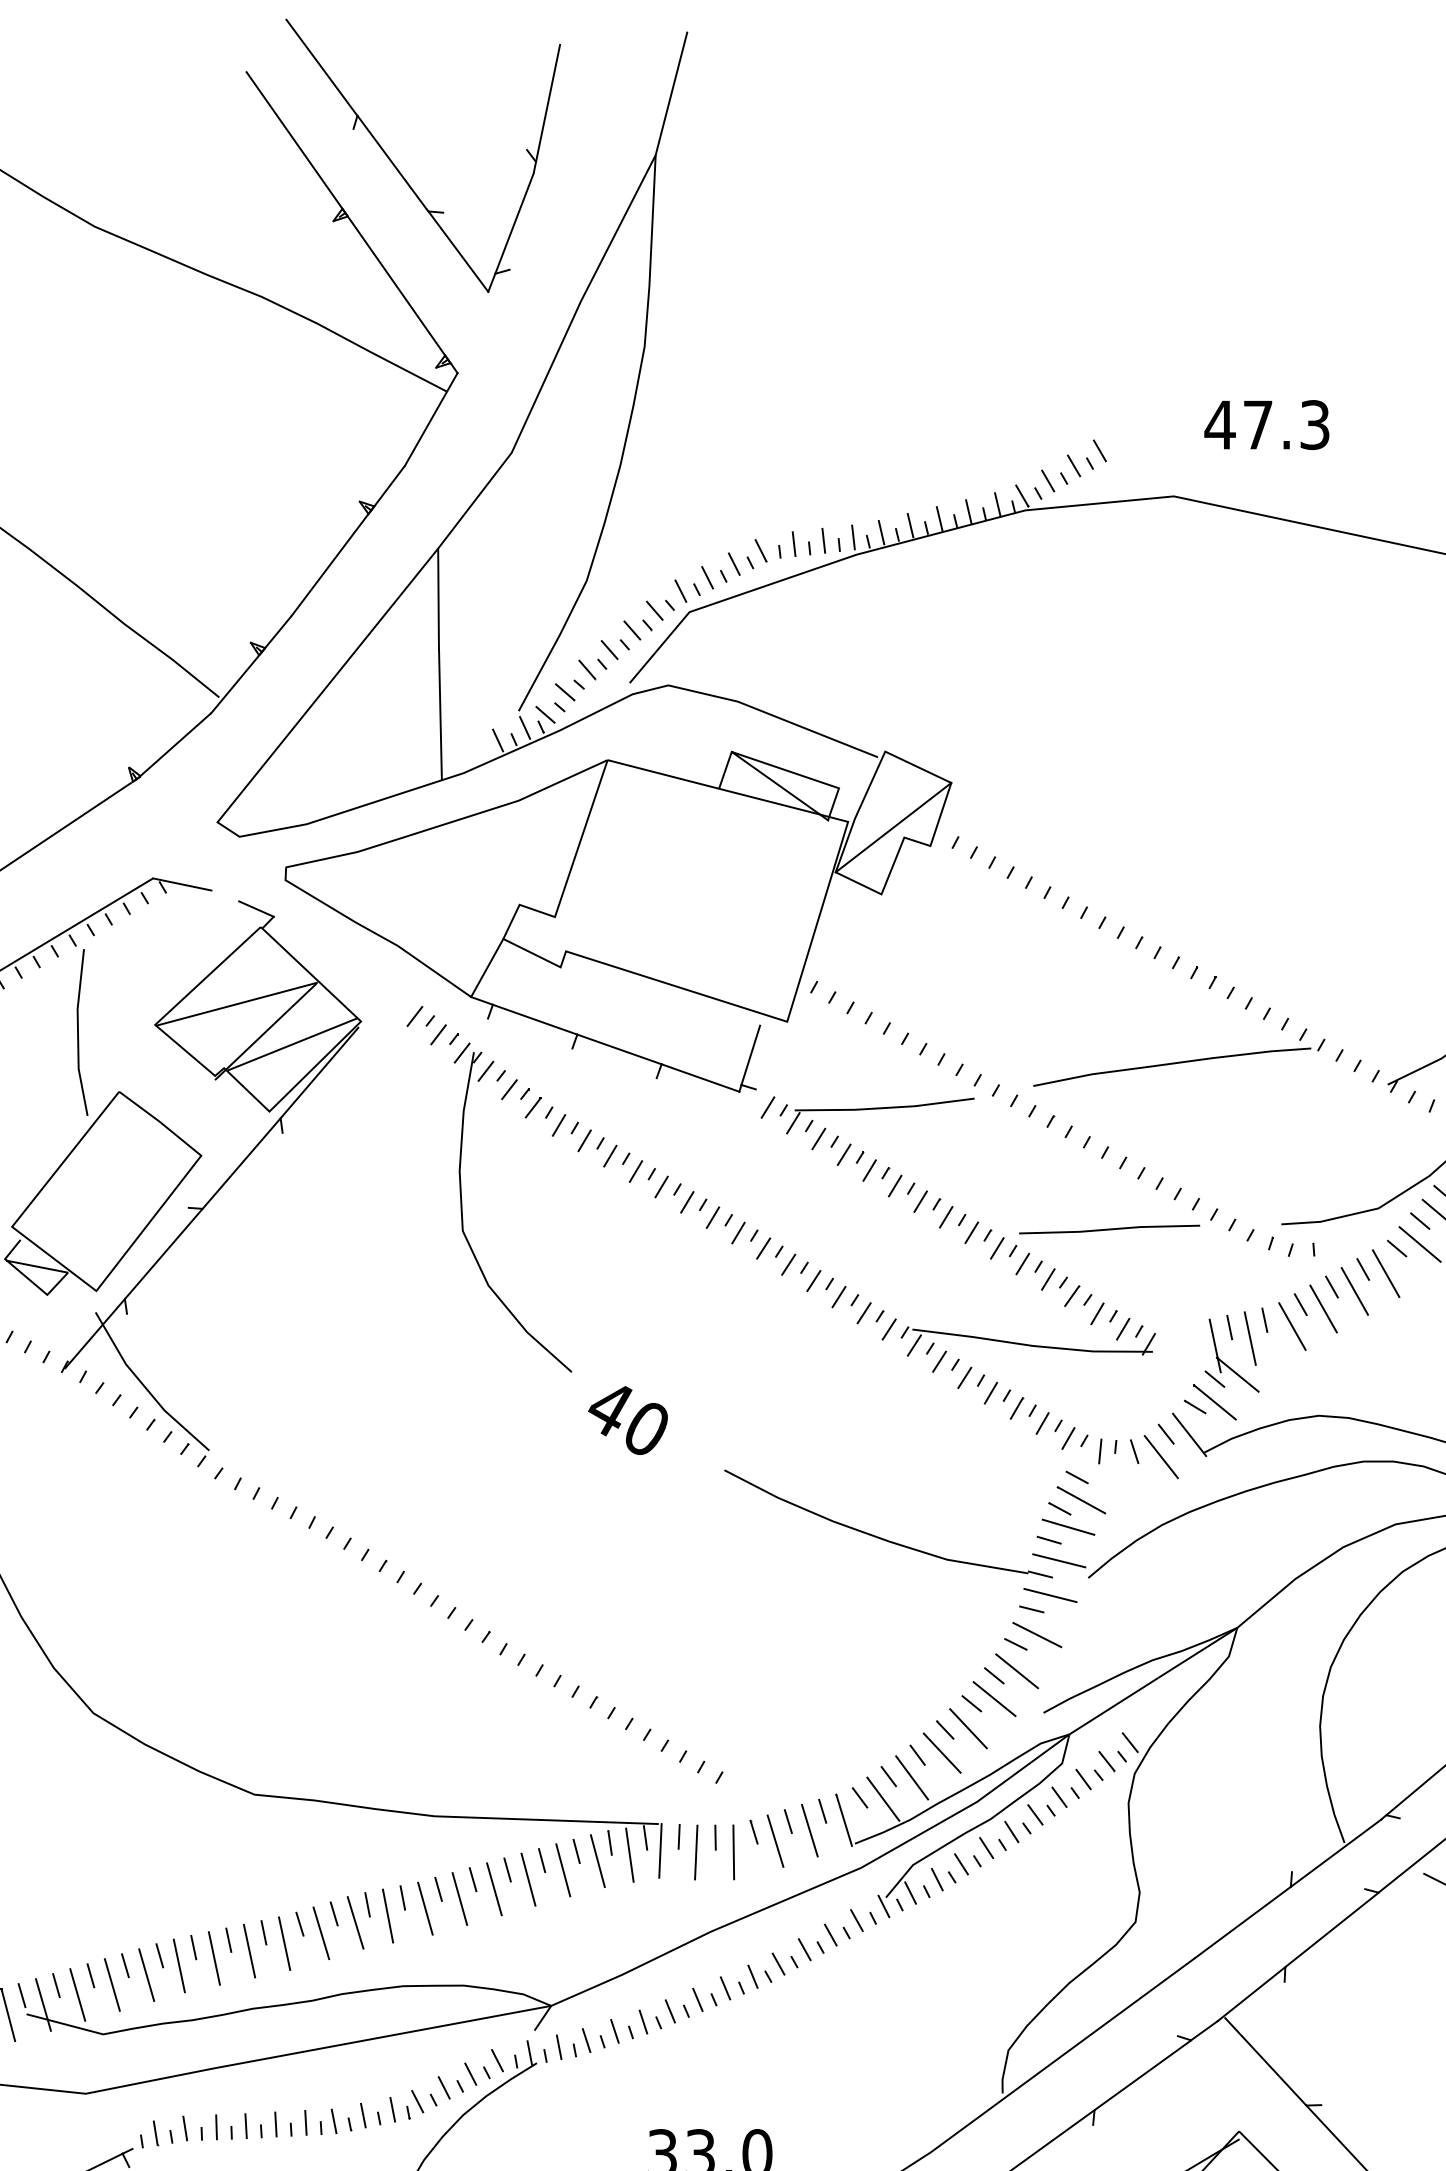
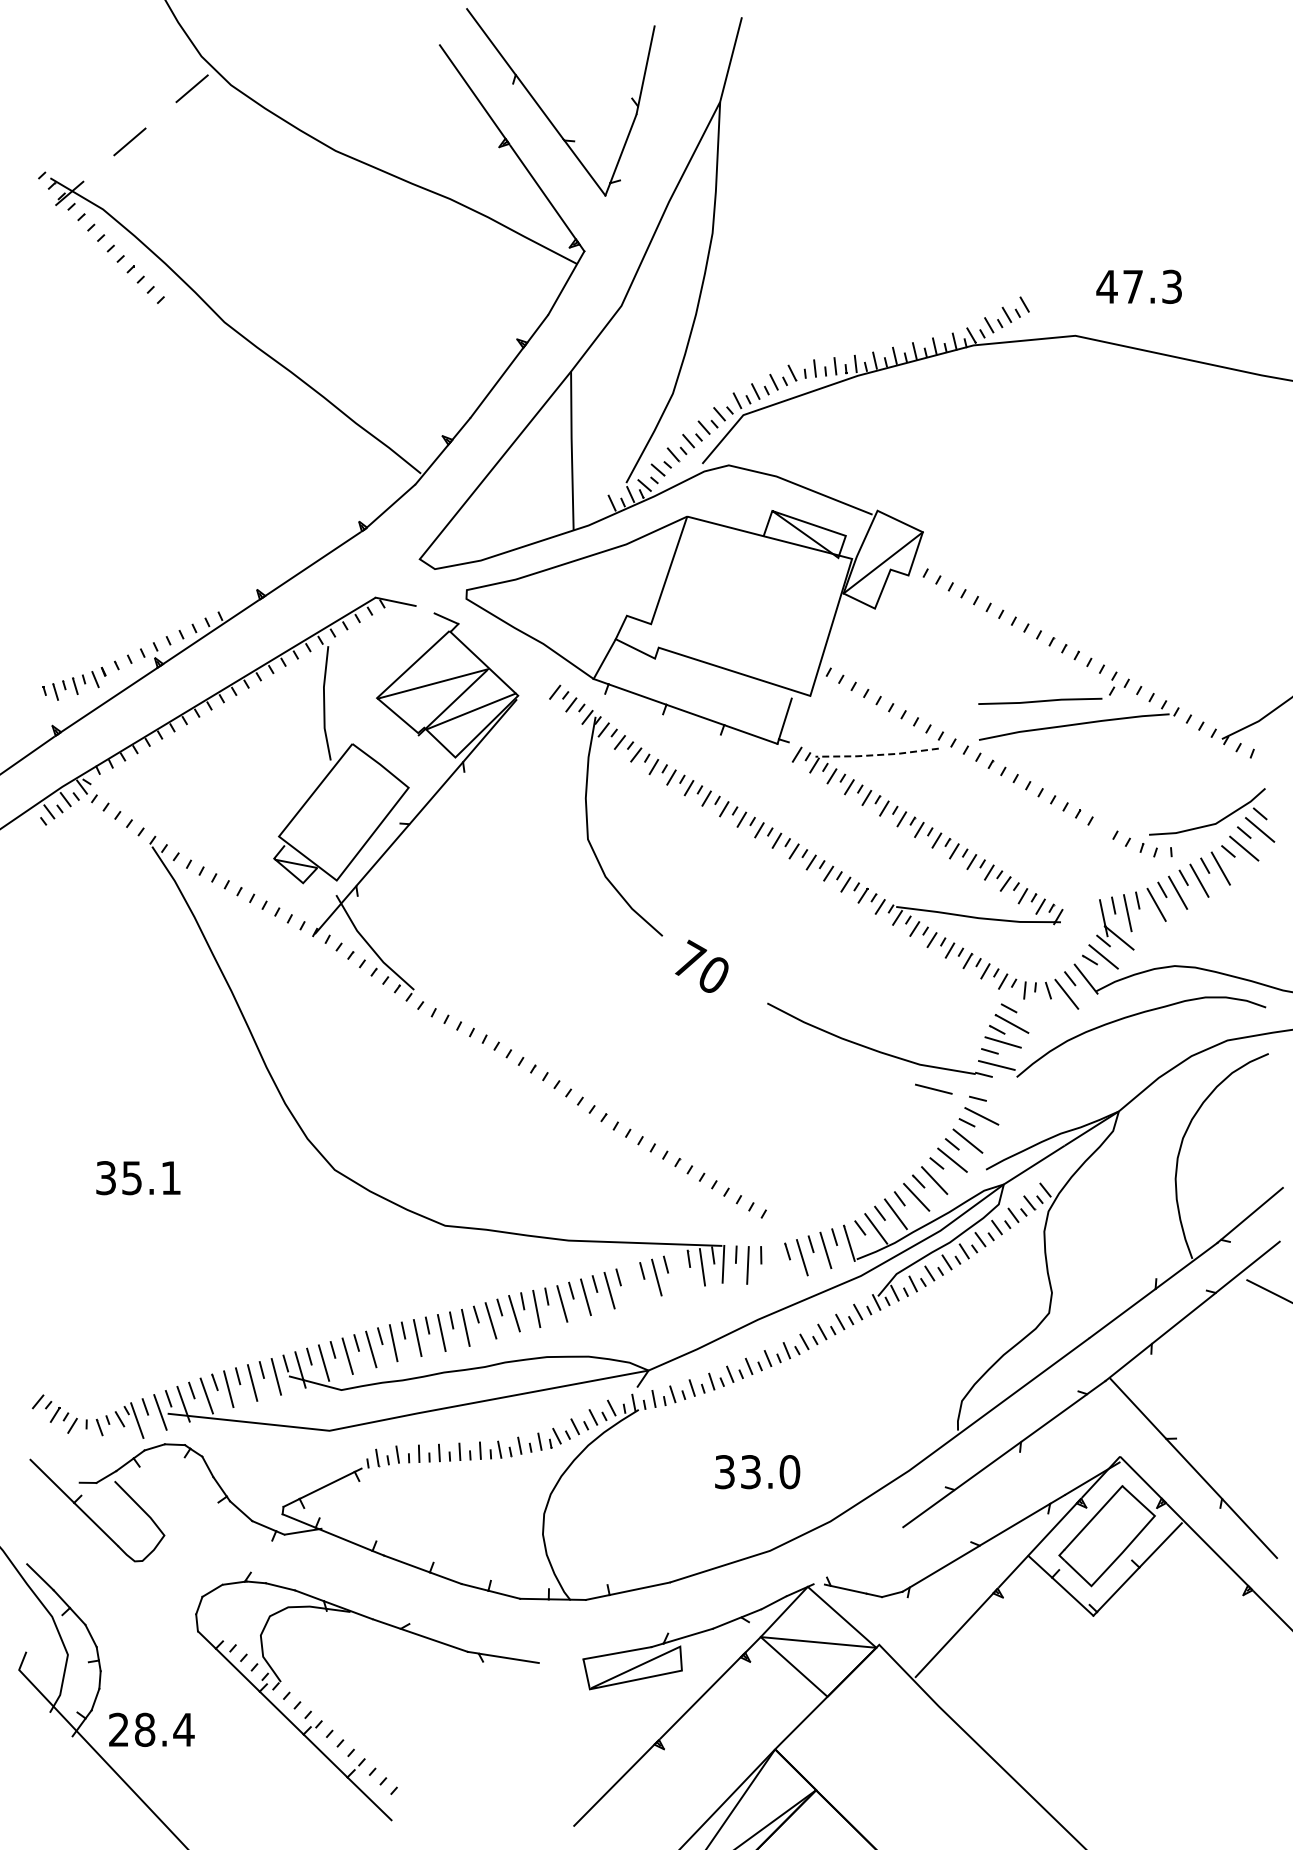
line: (885, 1108) -> (877, 755), solid -> dashed
part: (1118, 1220) -> (1046, 695), moved
text: (612, 1406) -> (690, 959), 40 -> 70
line: (1050, 1594) -> (933, 1088), moved
line: (733, 1851) -> (773, 1264), removed
line: (597, 1861) -> (680, 1271), removed
line: (527, 1878) -> (632, 1283), removed

